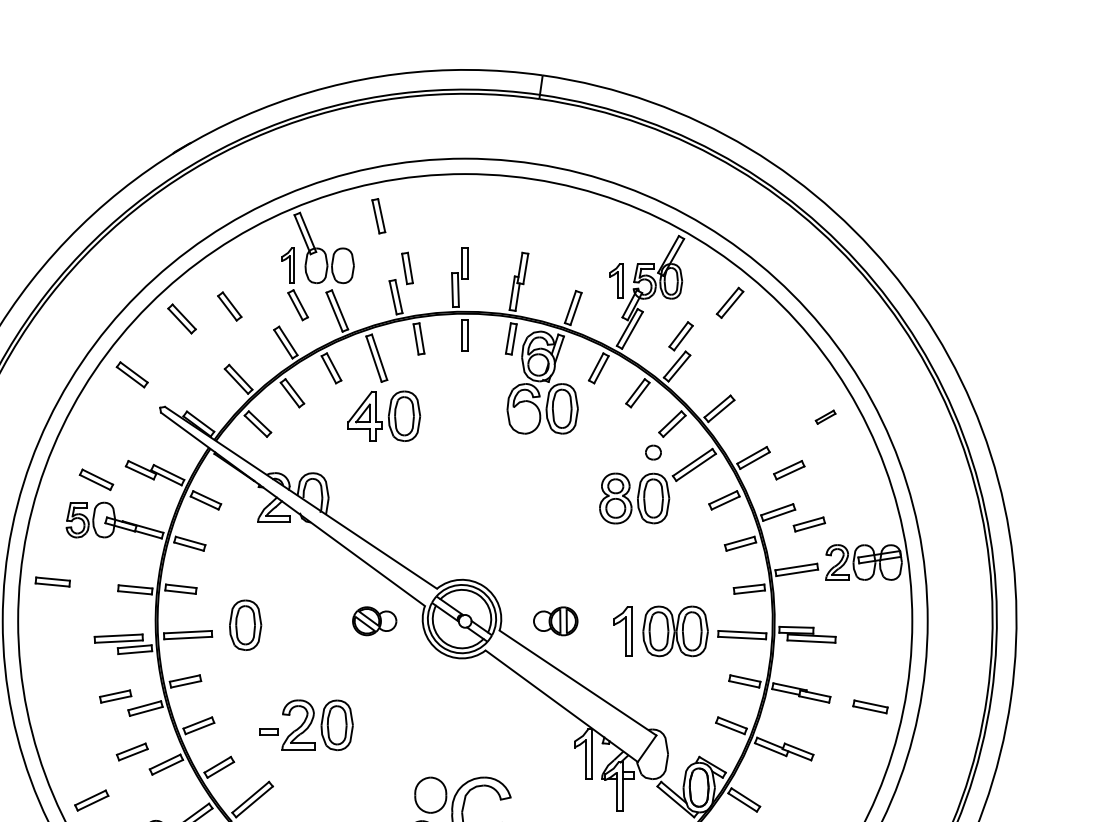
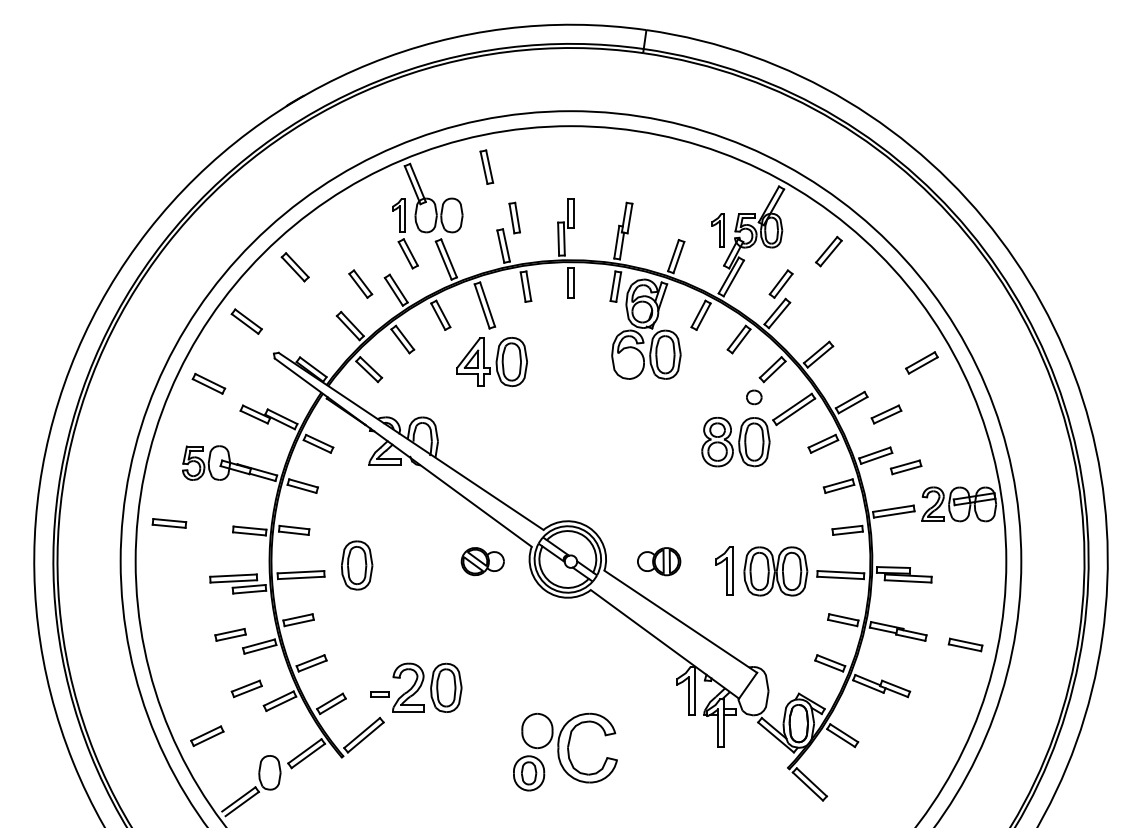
part: (229, 305) -> (360, 283), moved
part: (825, 416) -> (921, 362), size x1.67
part: (96, 479) -> (208, 383), moved
part: (306, 724) -> (416, 687), moved

